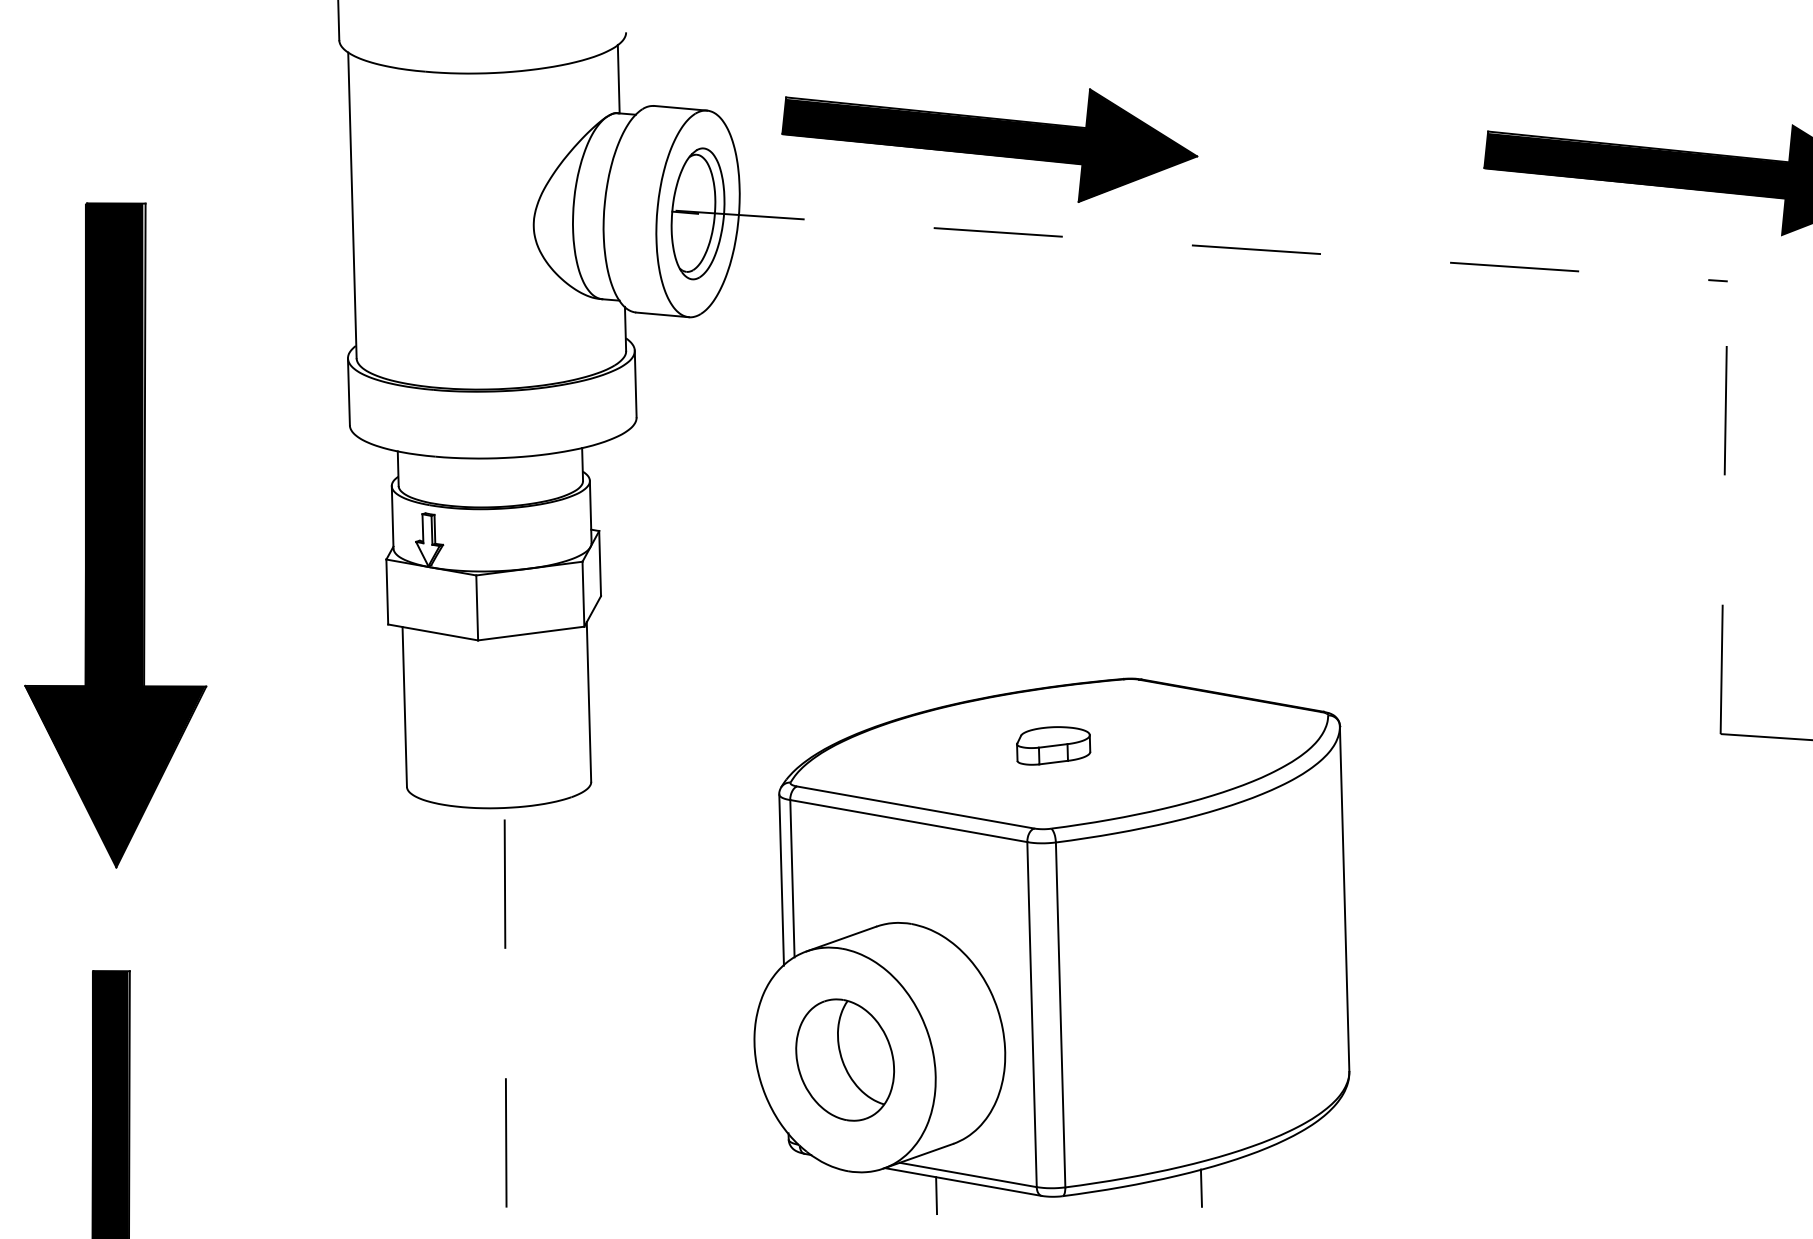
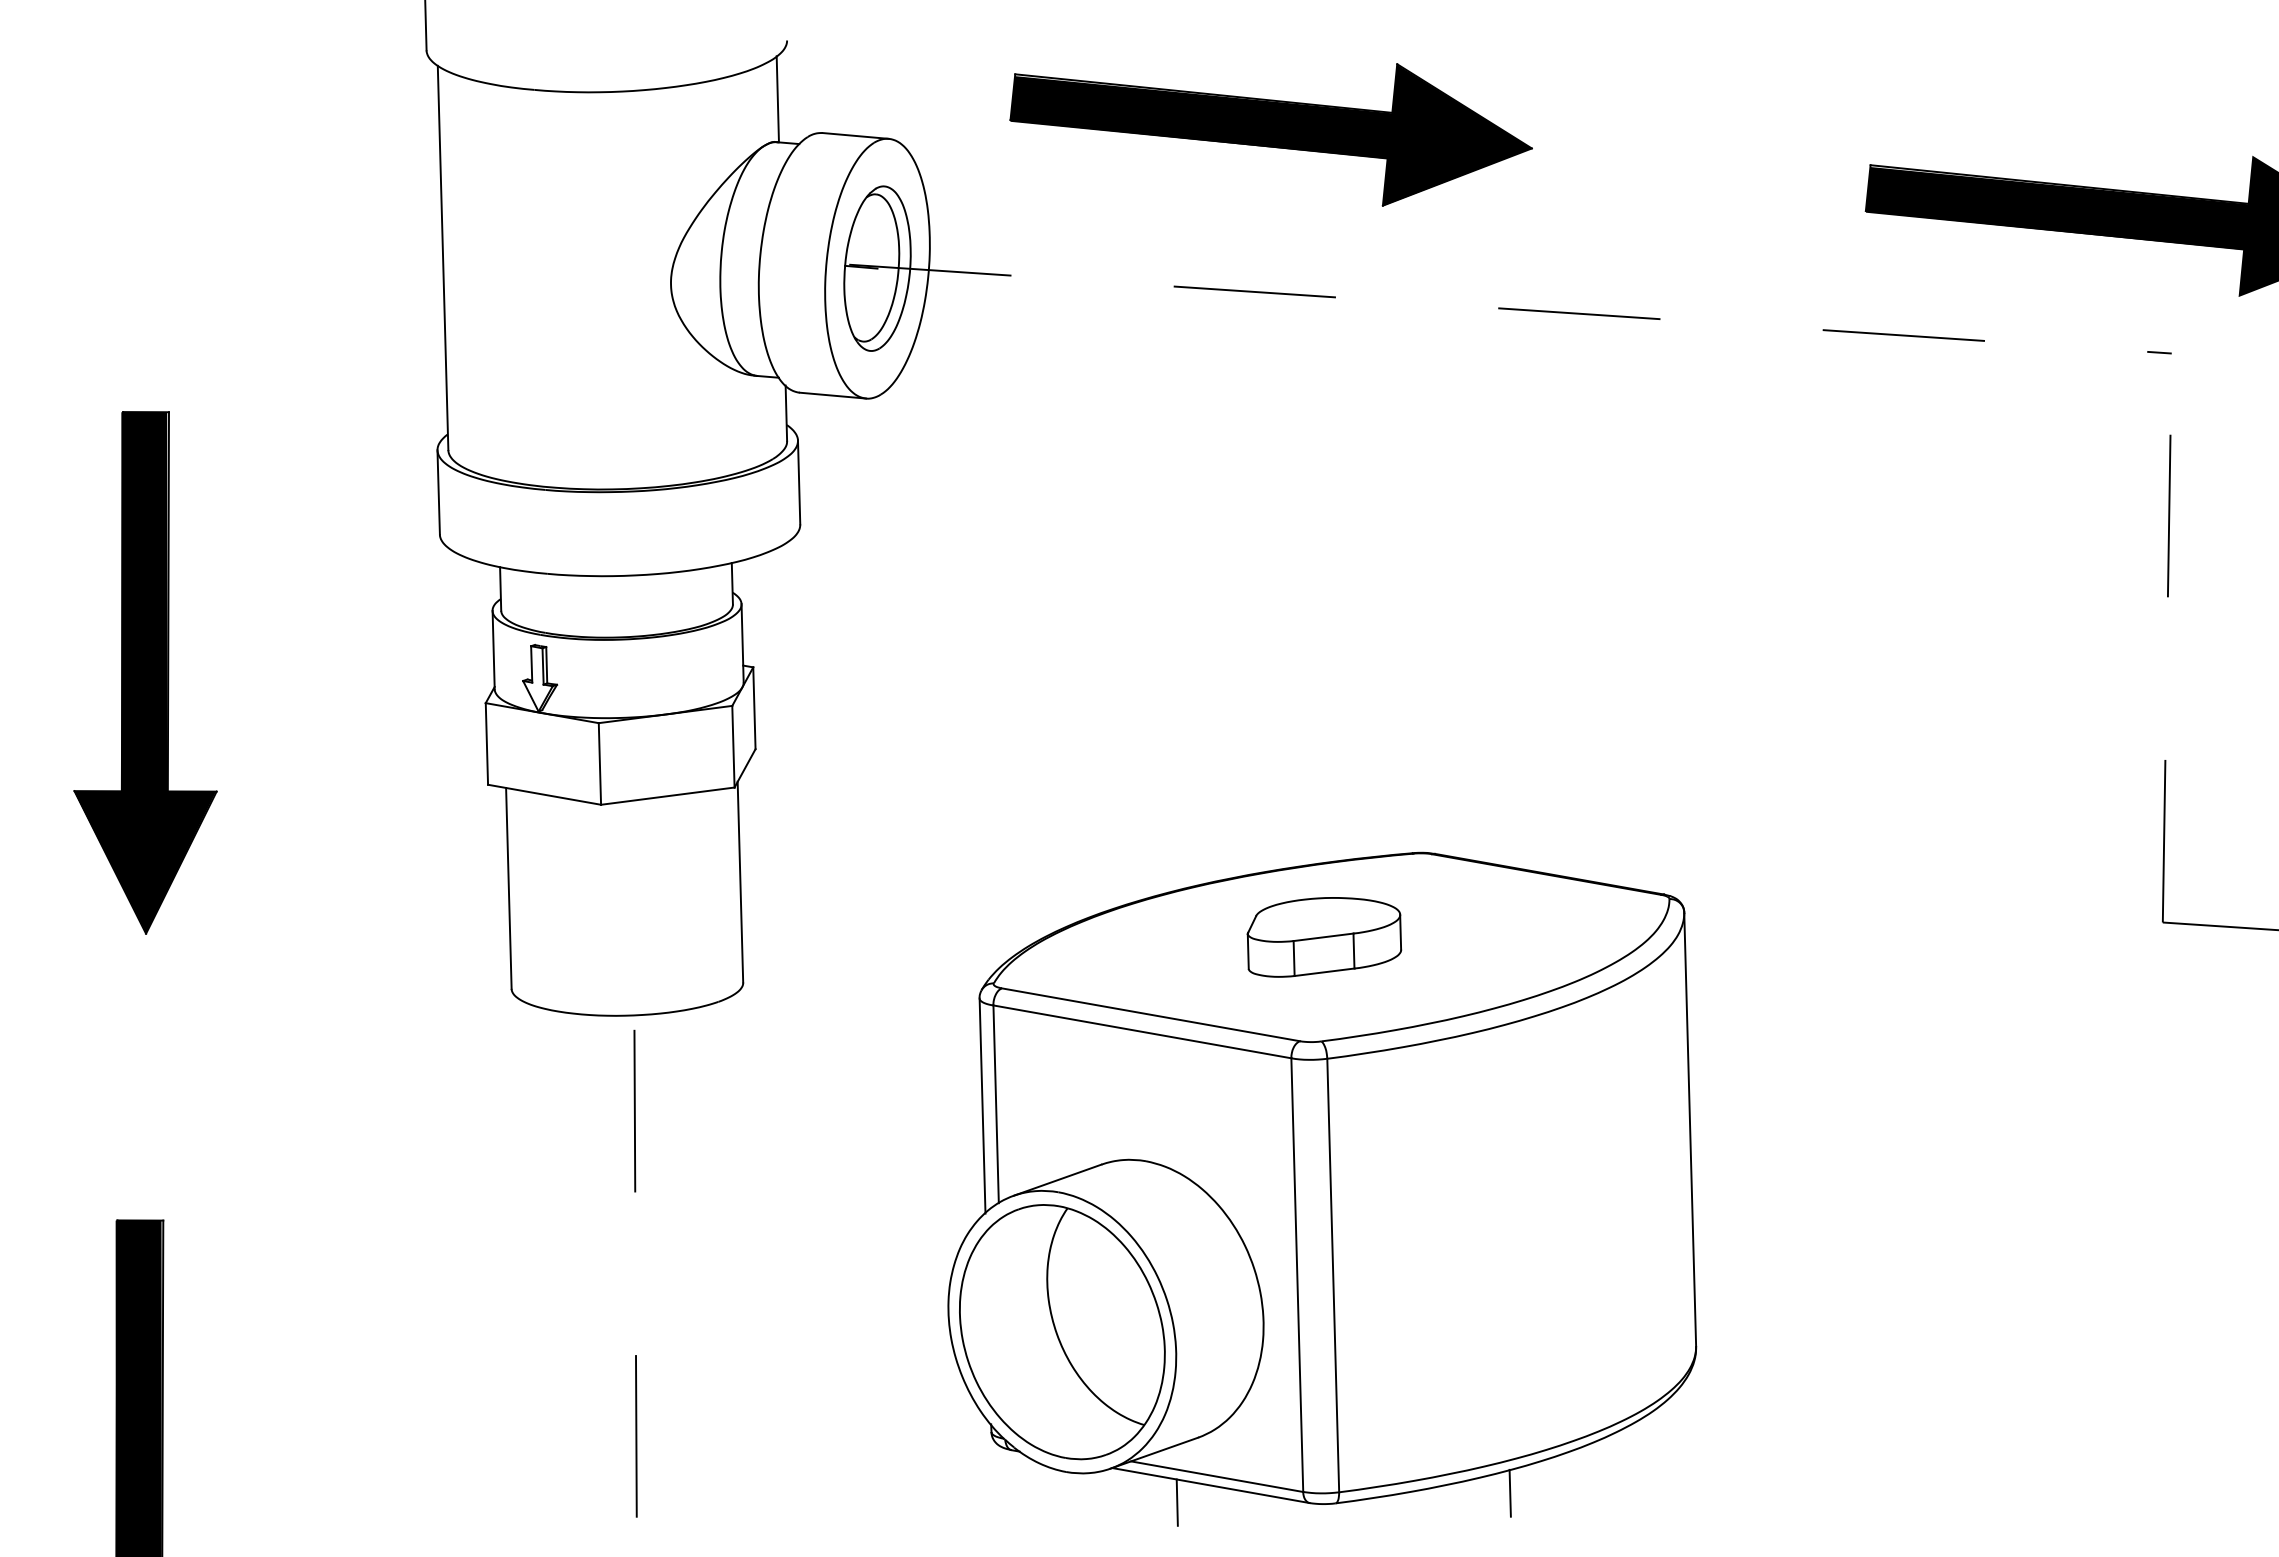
part: (989, 145) -> (1270, 134), moved
part: (115, 535) -> (145, 672), size x0.62
part: (1053, 746) -> (1324, 937), size x1.67
part: (845, 1060) -> (1062, 1332), size x1.67

